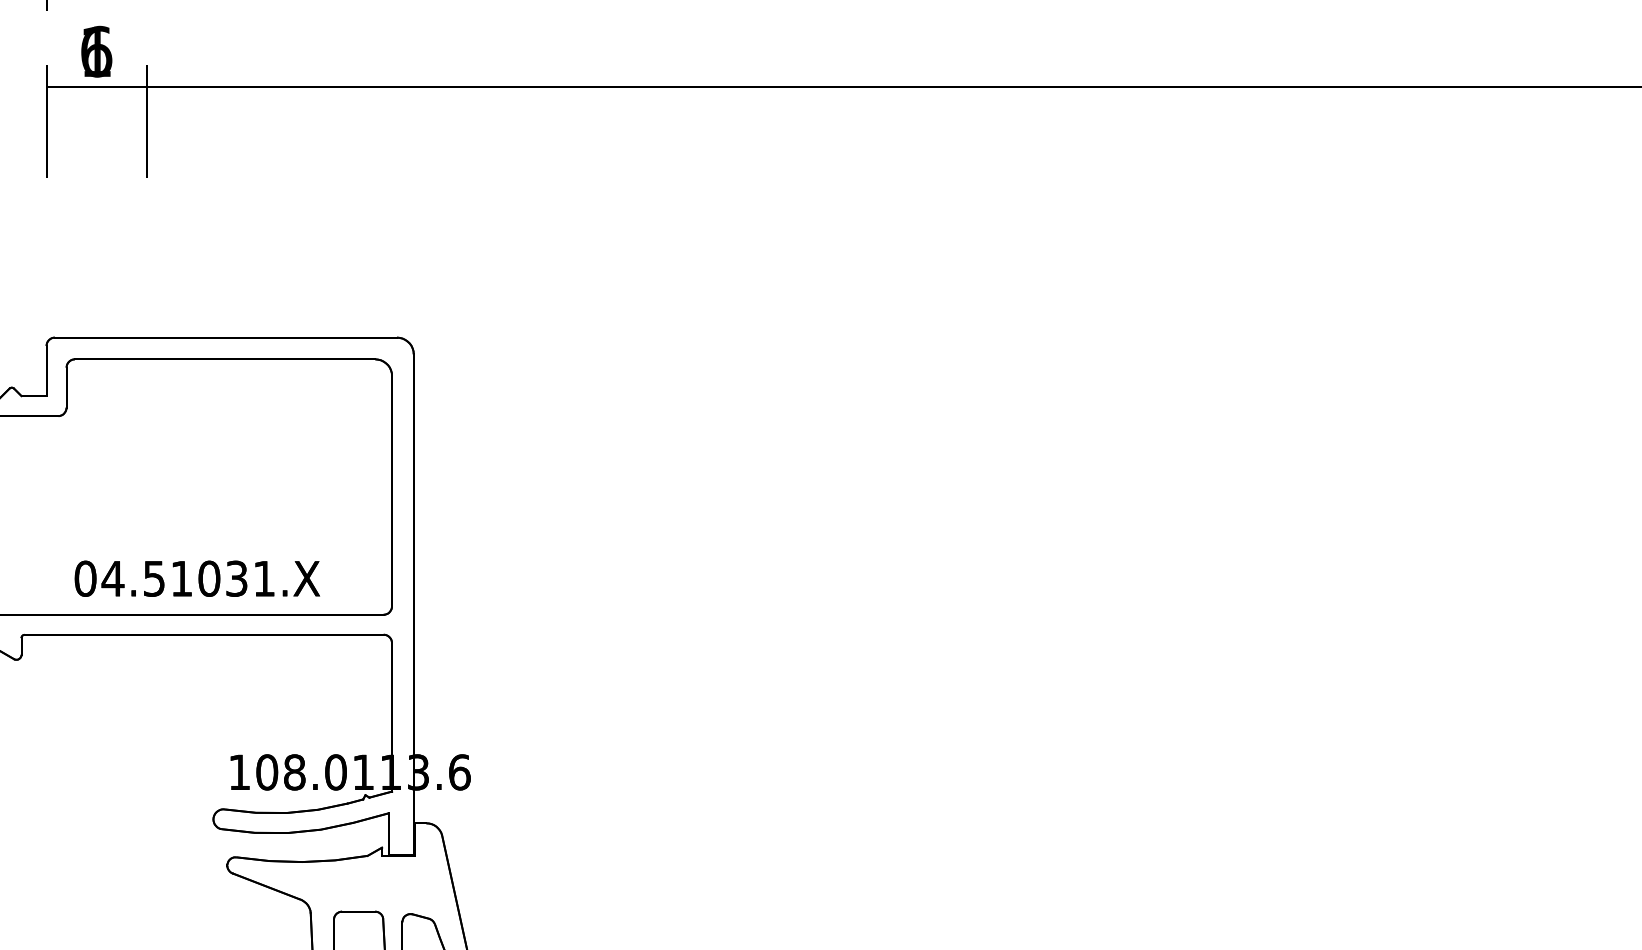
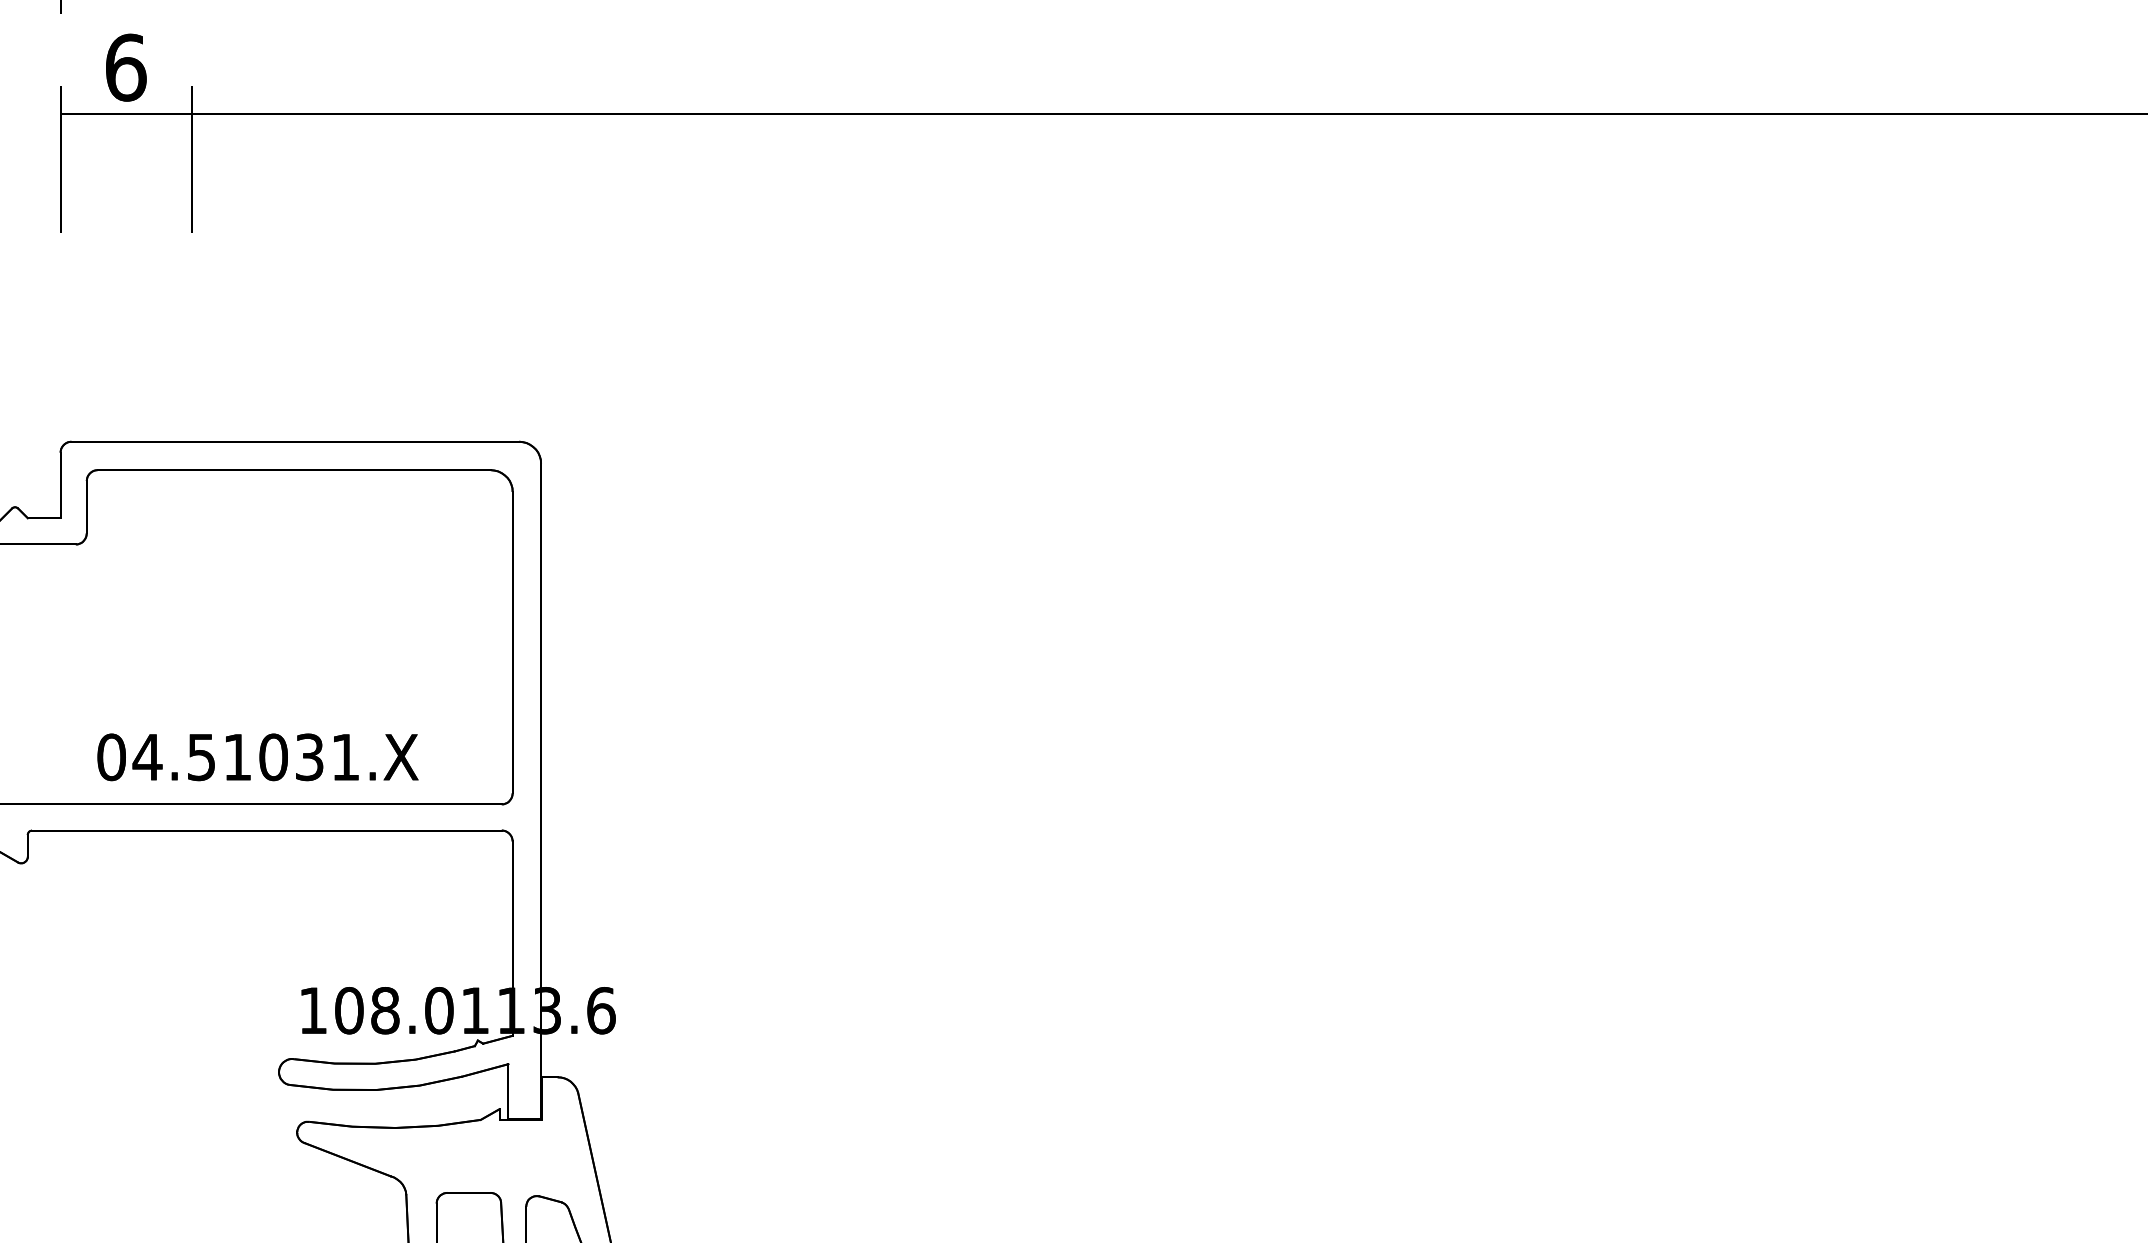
text: (96, 51) -> (126, 67), 1 -> 6

